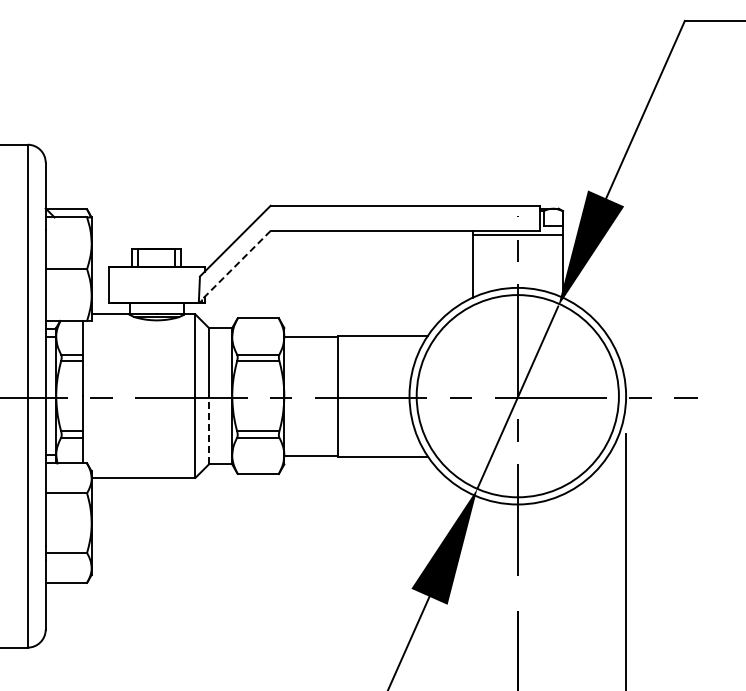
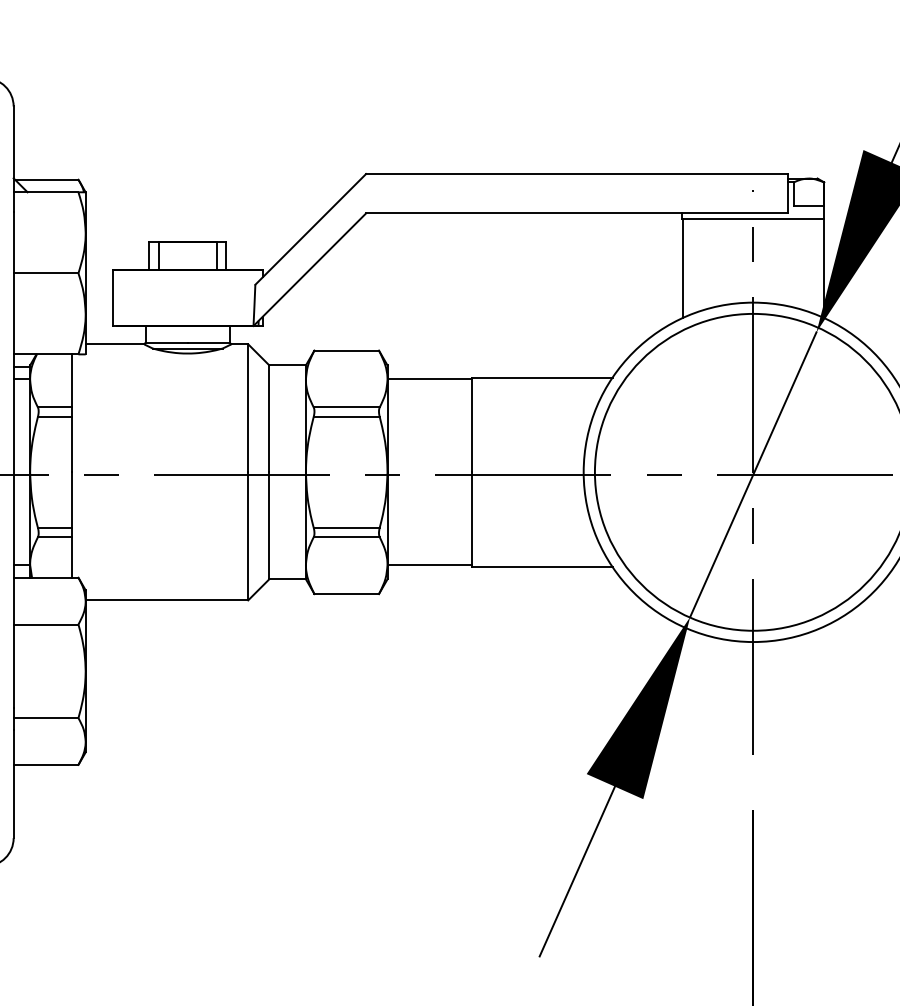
line: (234, 266) -> (309, 269), dashed -> solid
line: (208, 429) -> (268, 524), dashed -> solid

